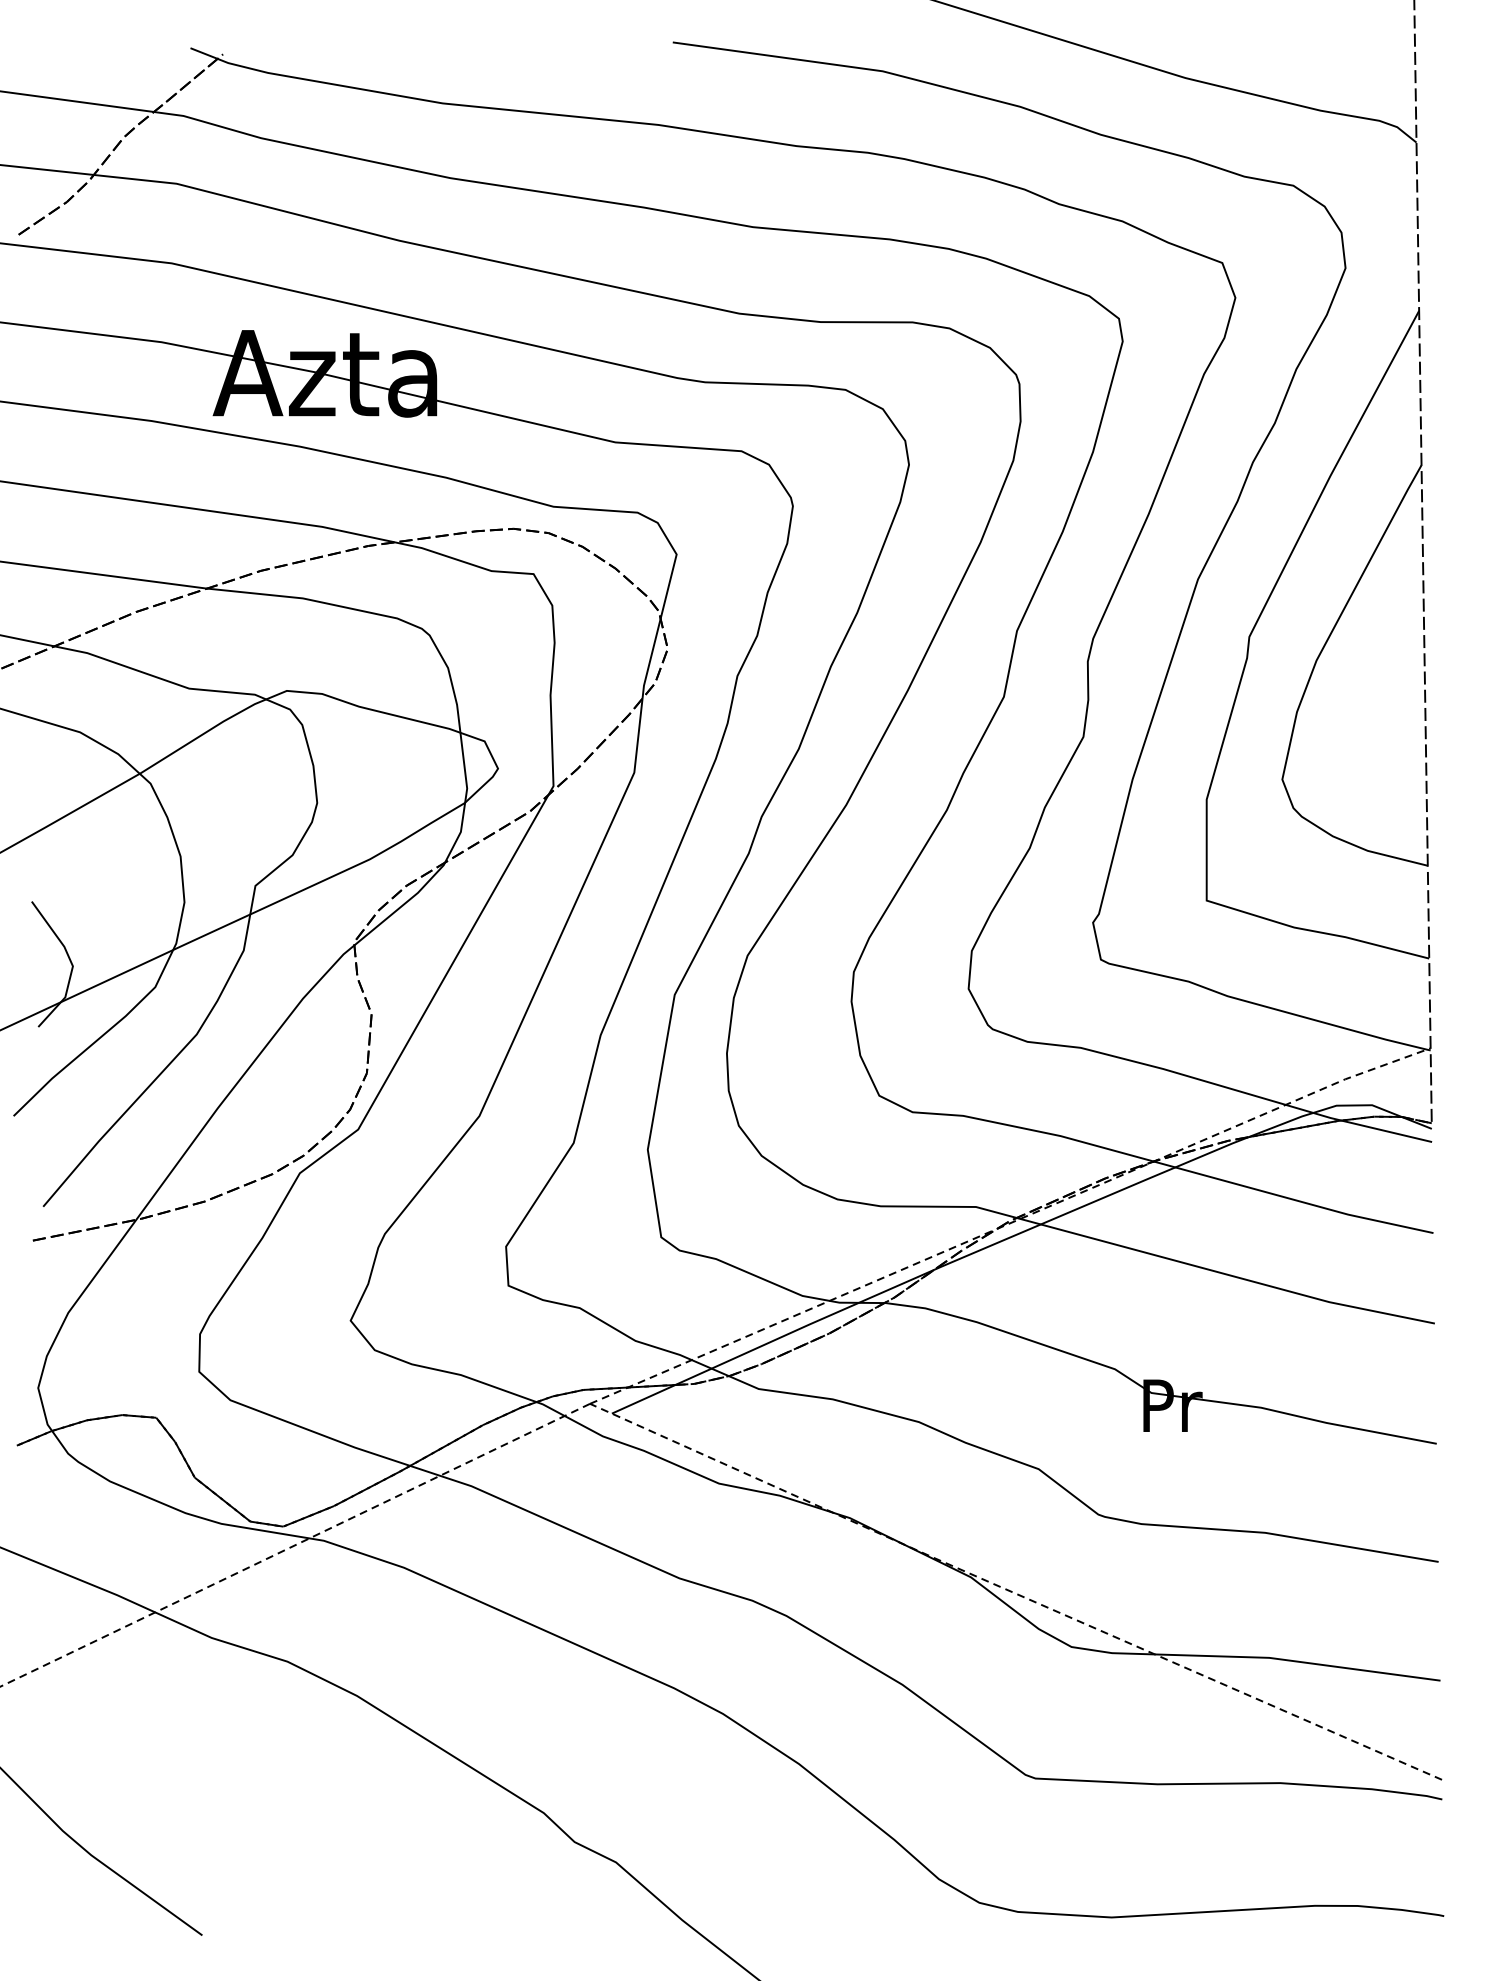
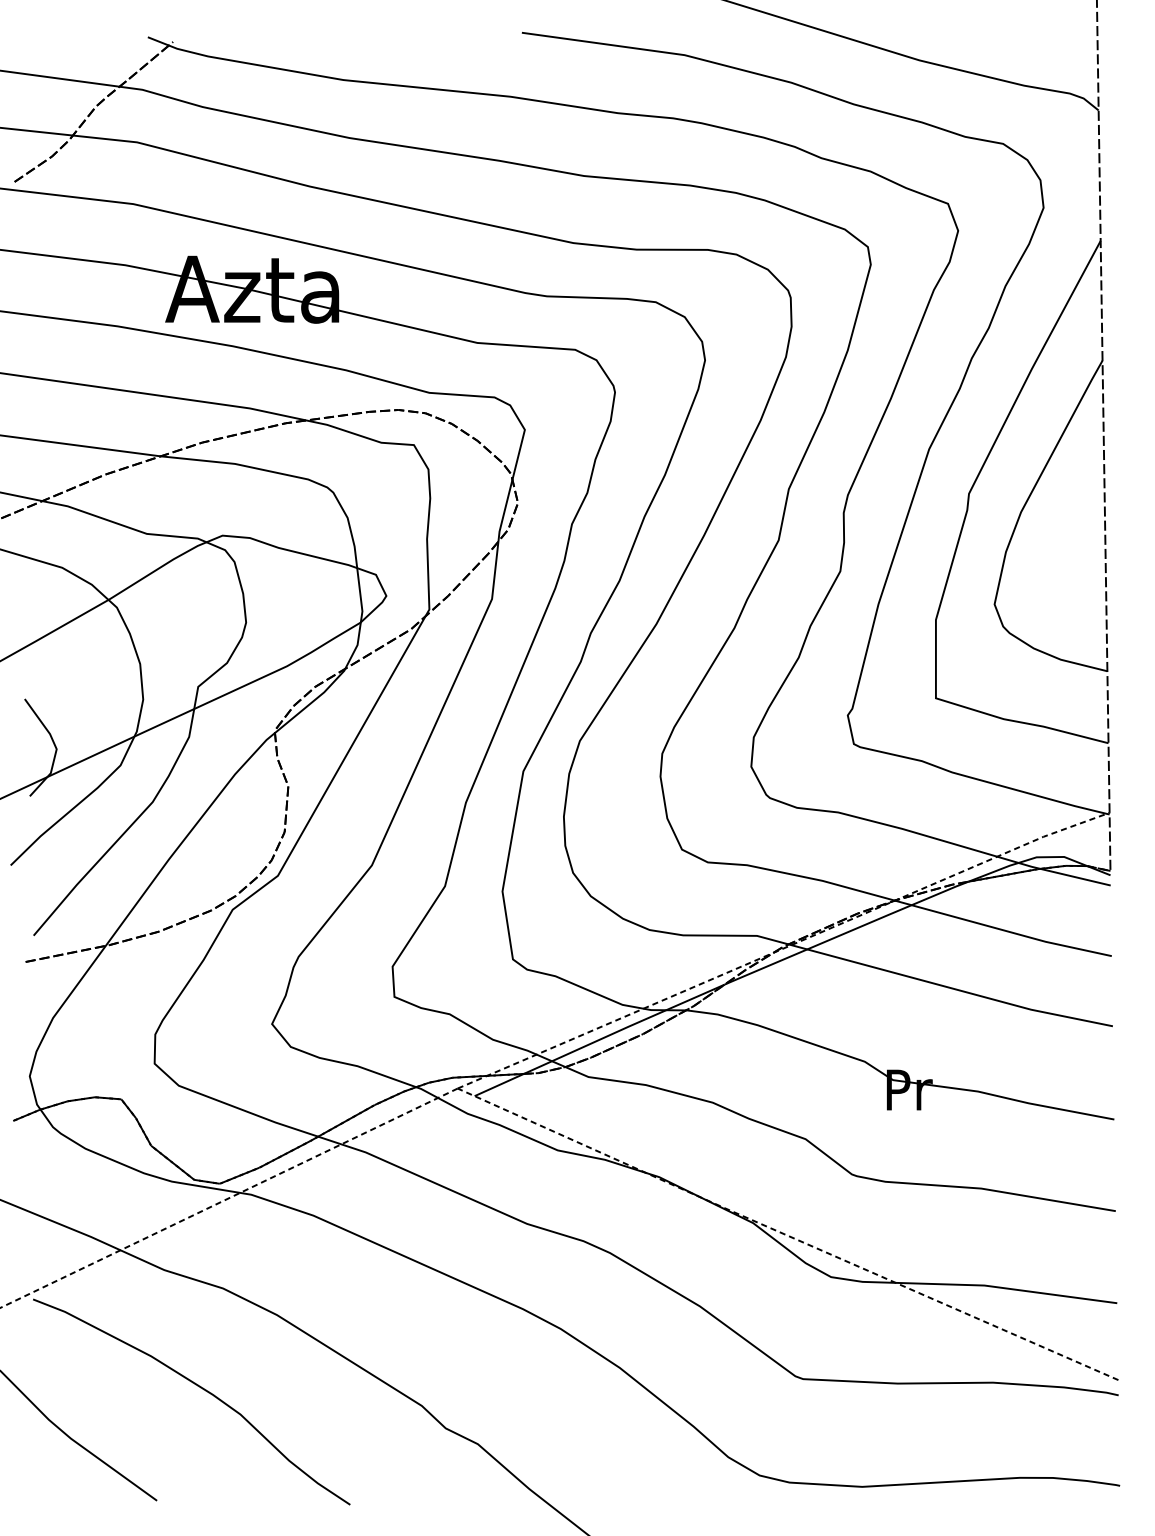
curve: (255, 1788) -> (198, 1386), added

